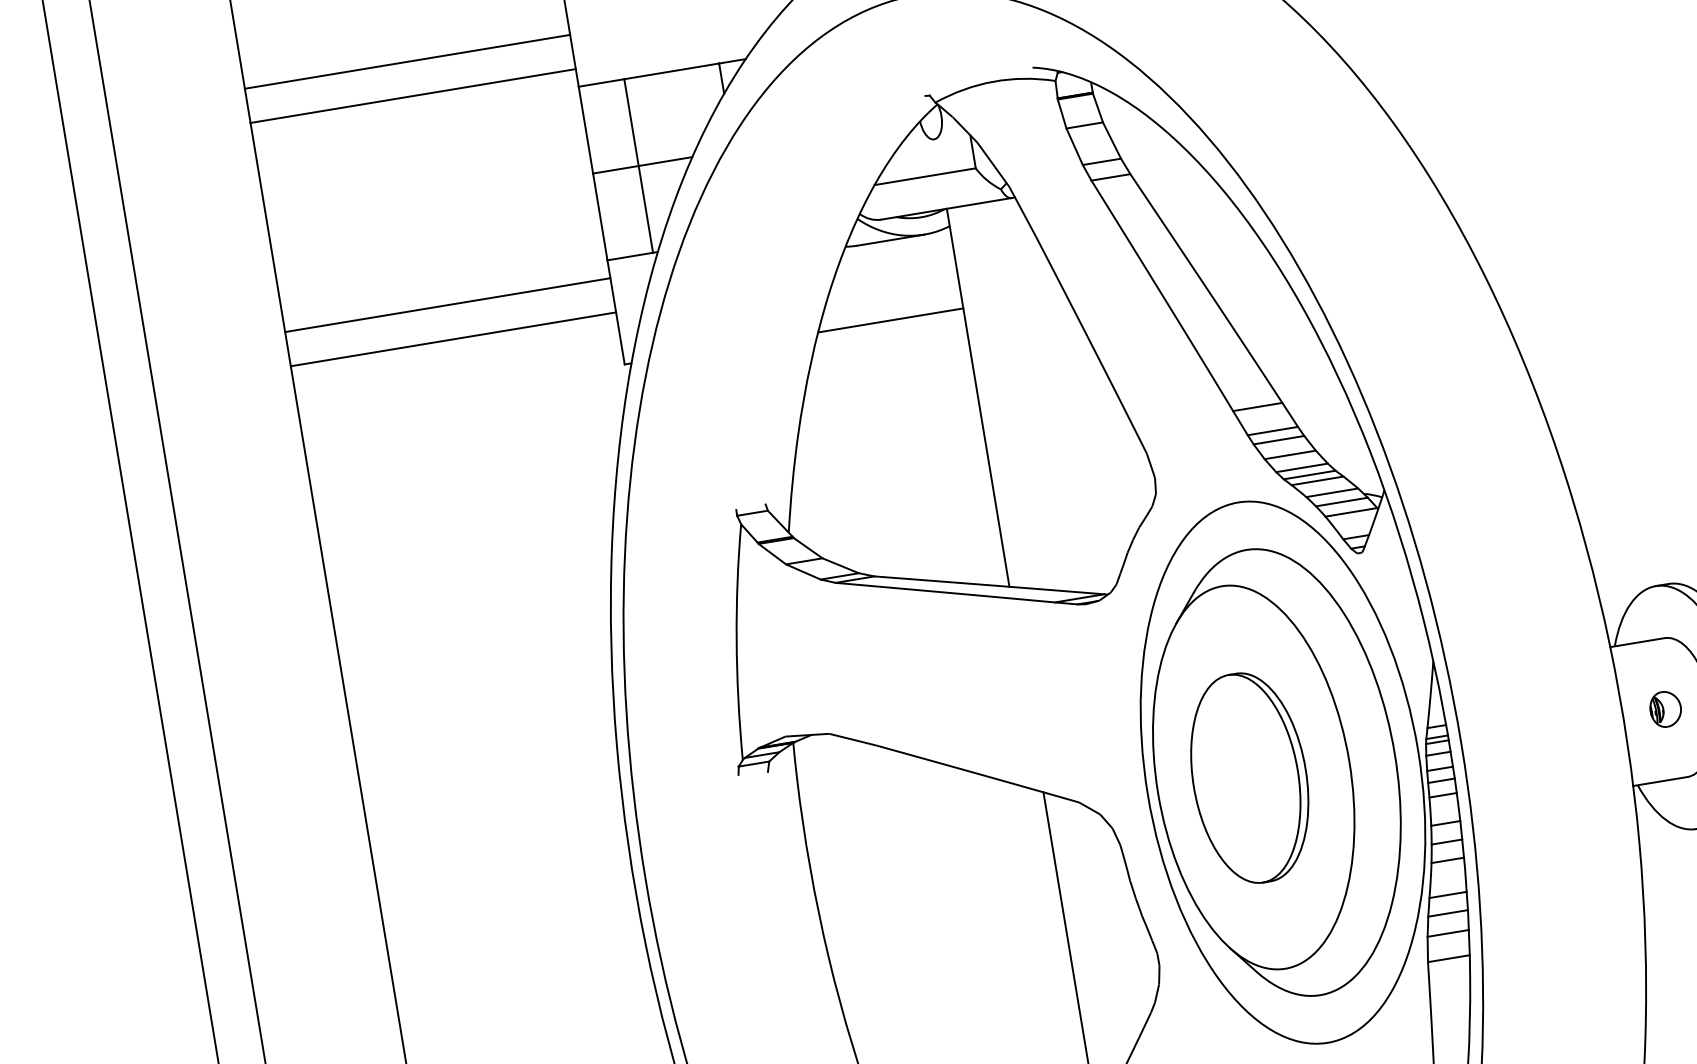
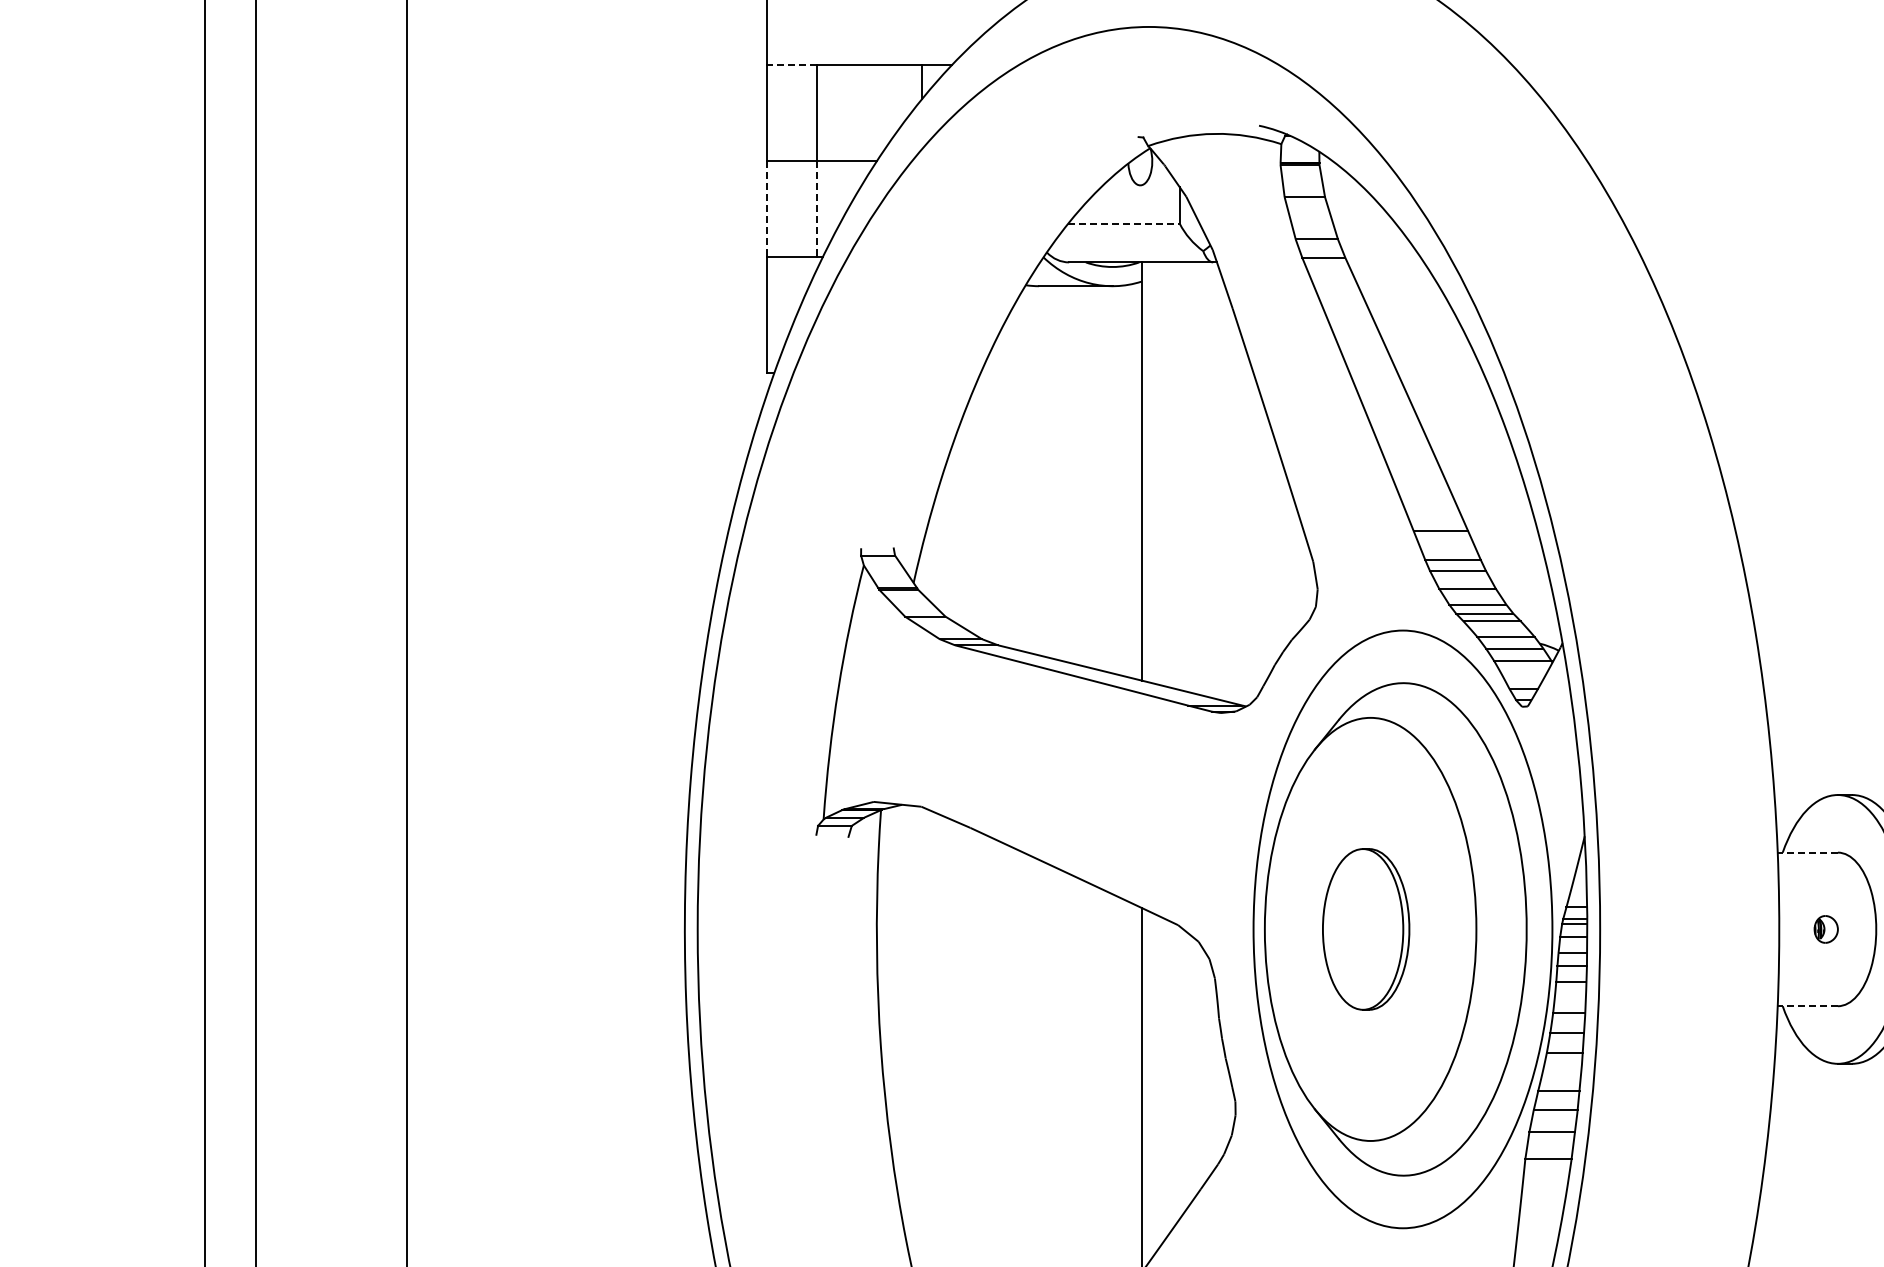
line: (407, 62) -> (586, 8), removed
line: (600, 83) -> (791, 65), solid -> dashed
line: (412, 95) -> (586, 45), removed
line: (924, 177) -> (1123, 224), solid -> dashed
line: (645, 209) -> (817, 209), solid -> dashed
line: (599, 217) -> (766, 209), solid -> dashed
line: (447, 305) -> (586, 277), removed
line: (890, 320) -> (1060, 372), removed
line: (453, 339) -> (586, 315), removed
line: (1637, 642) -> (1807, 852), solid -> dashed
part: (1664, 709) -> (1825, 929), size x0.7
part: (1249, 778) -> (1365, 929), size x0.7
line: (1660, 781) -> (1807, 1006), solid -> dashed

